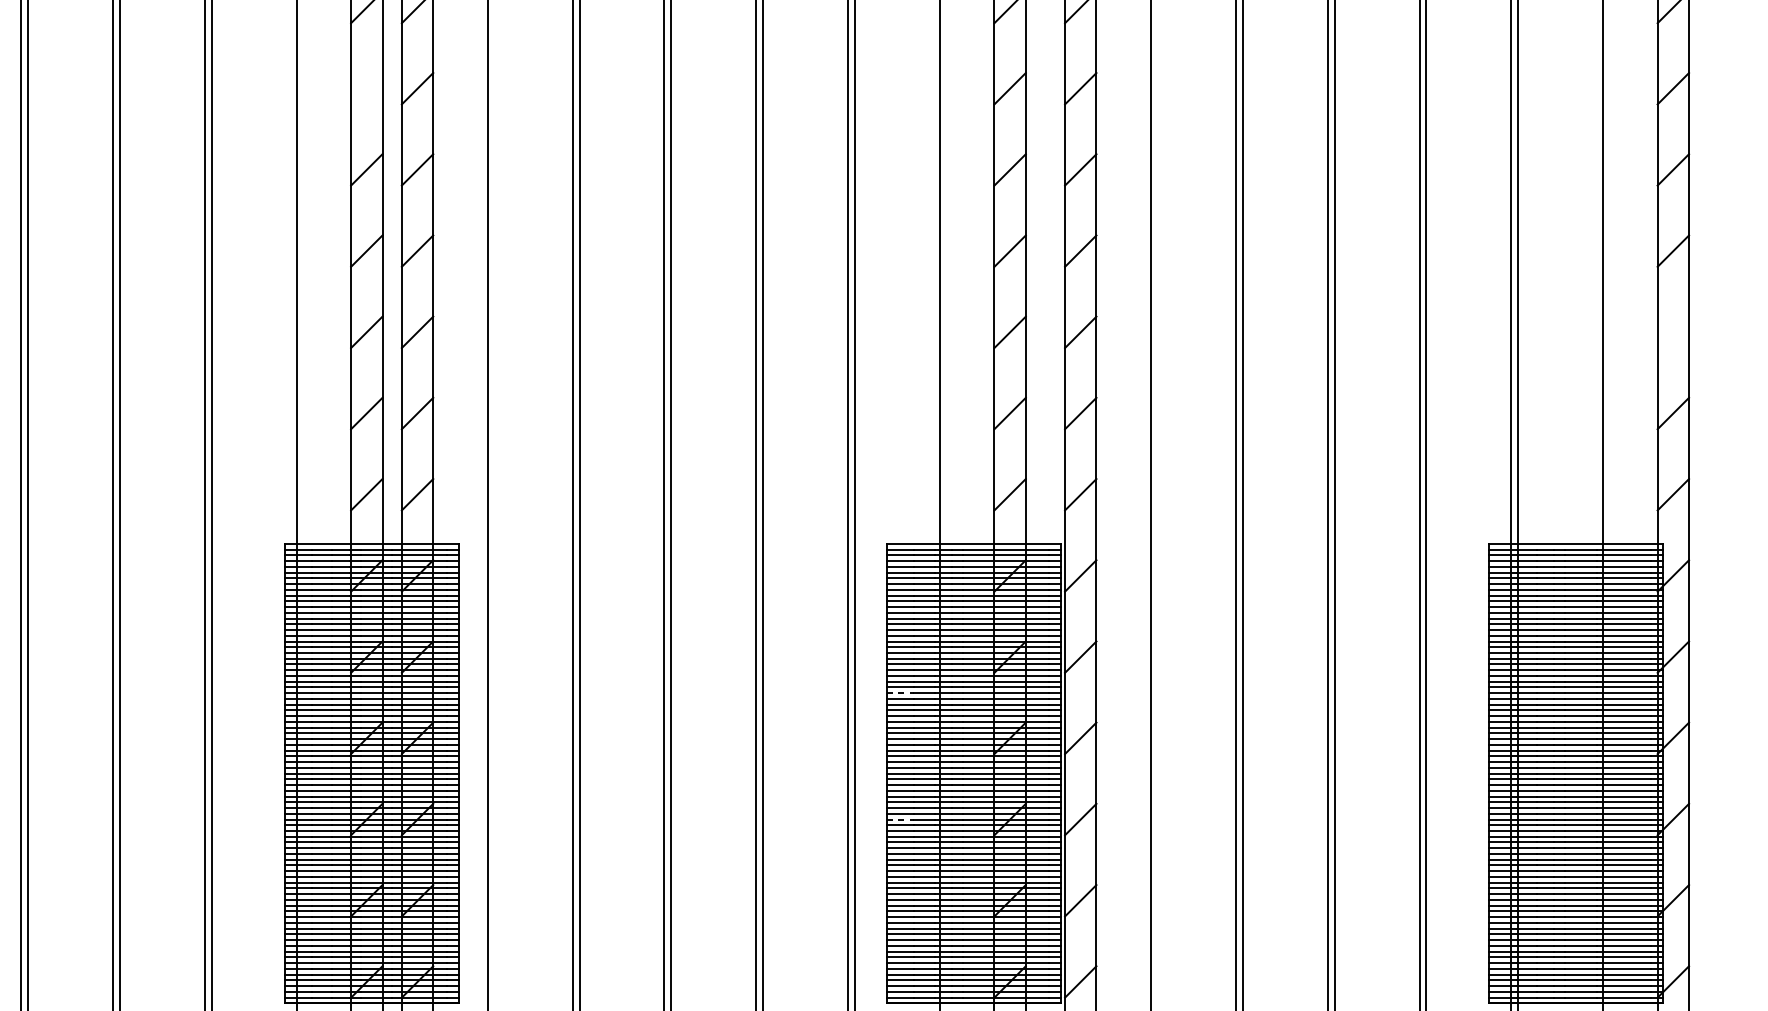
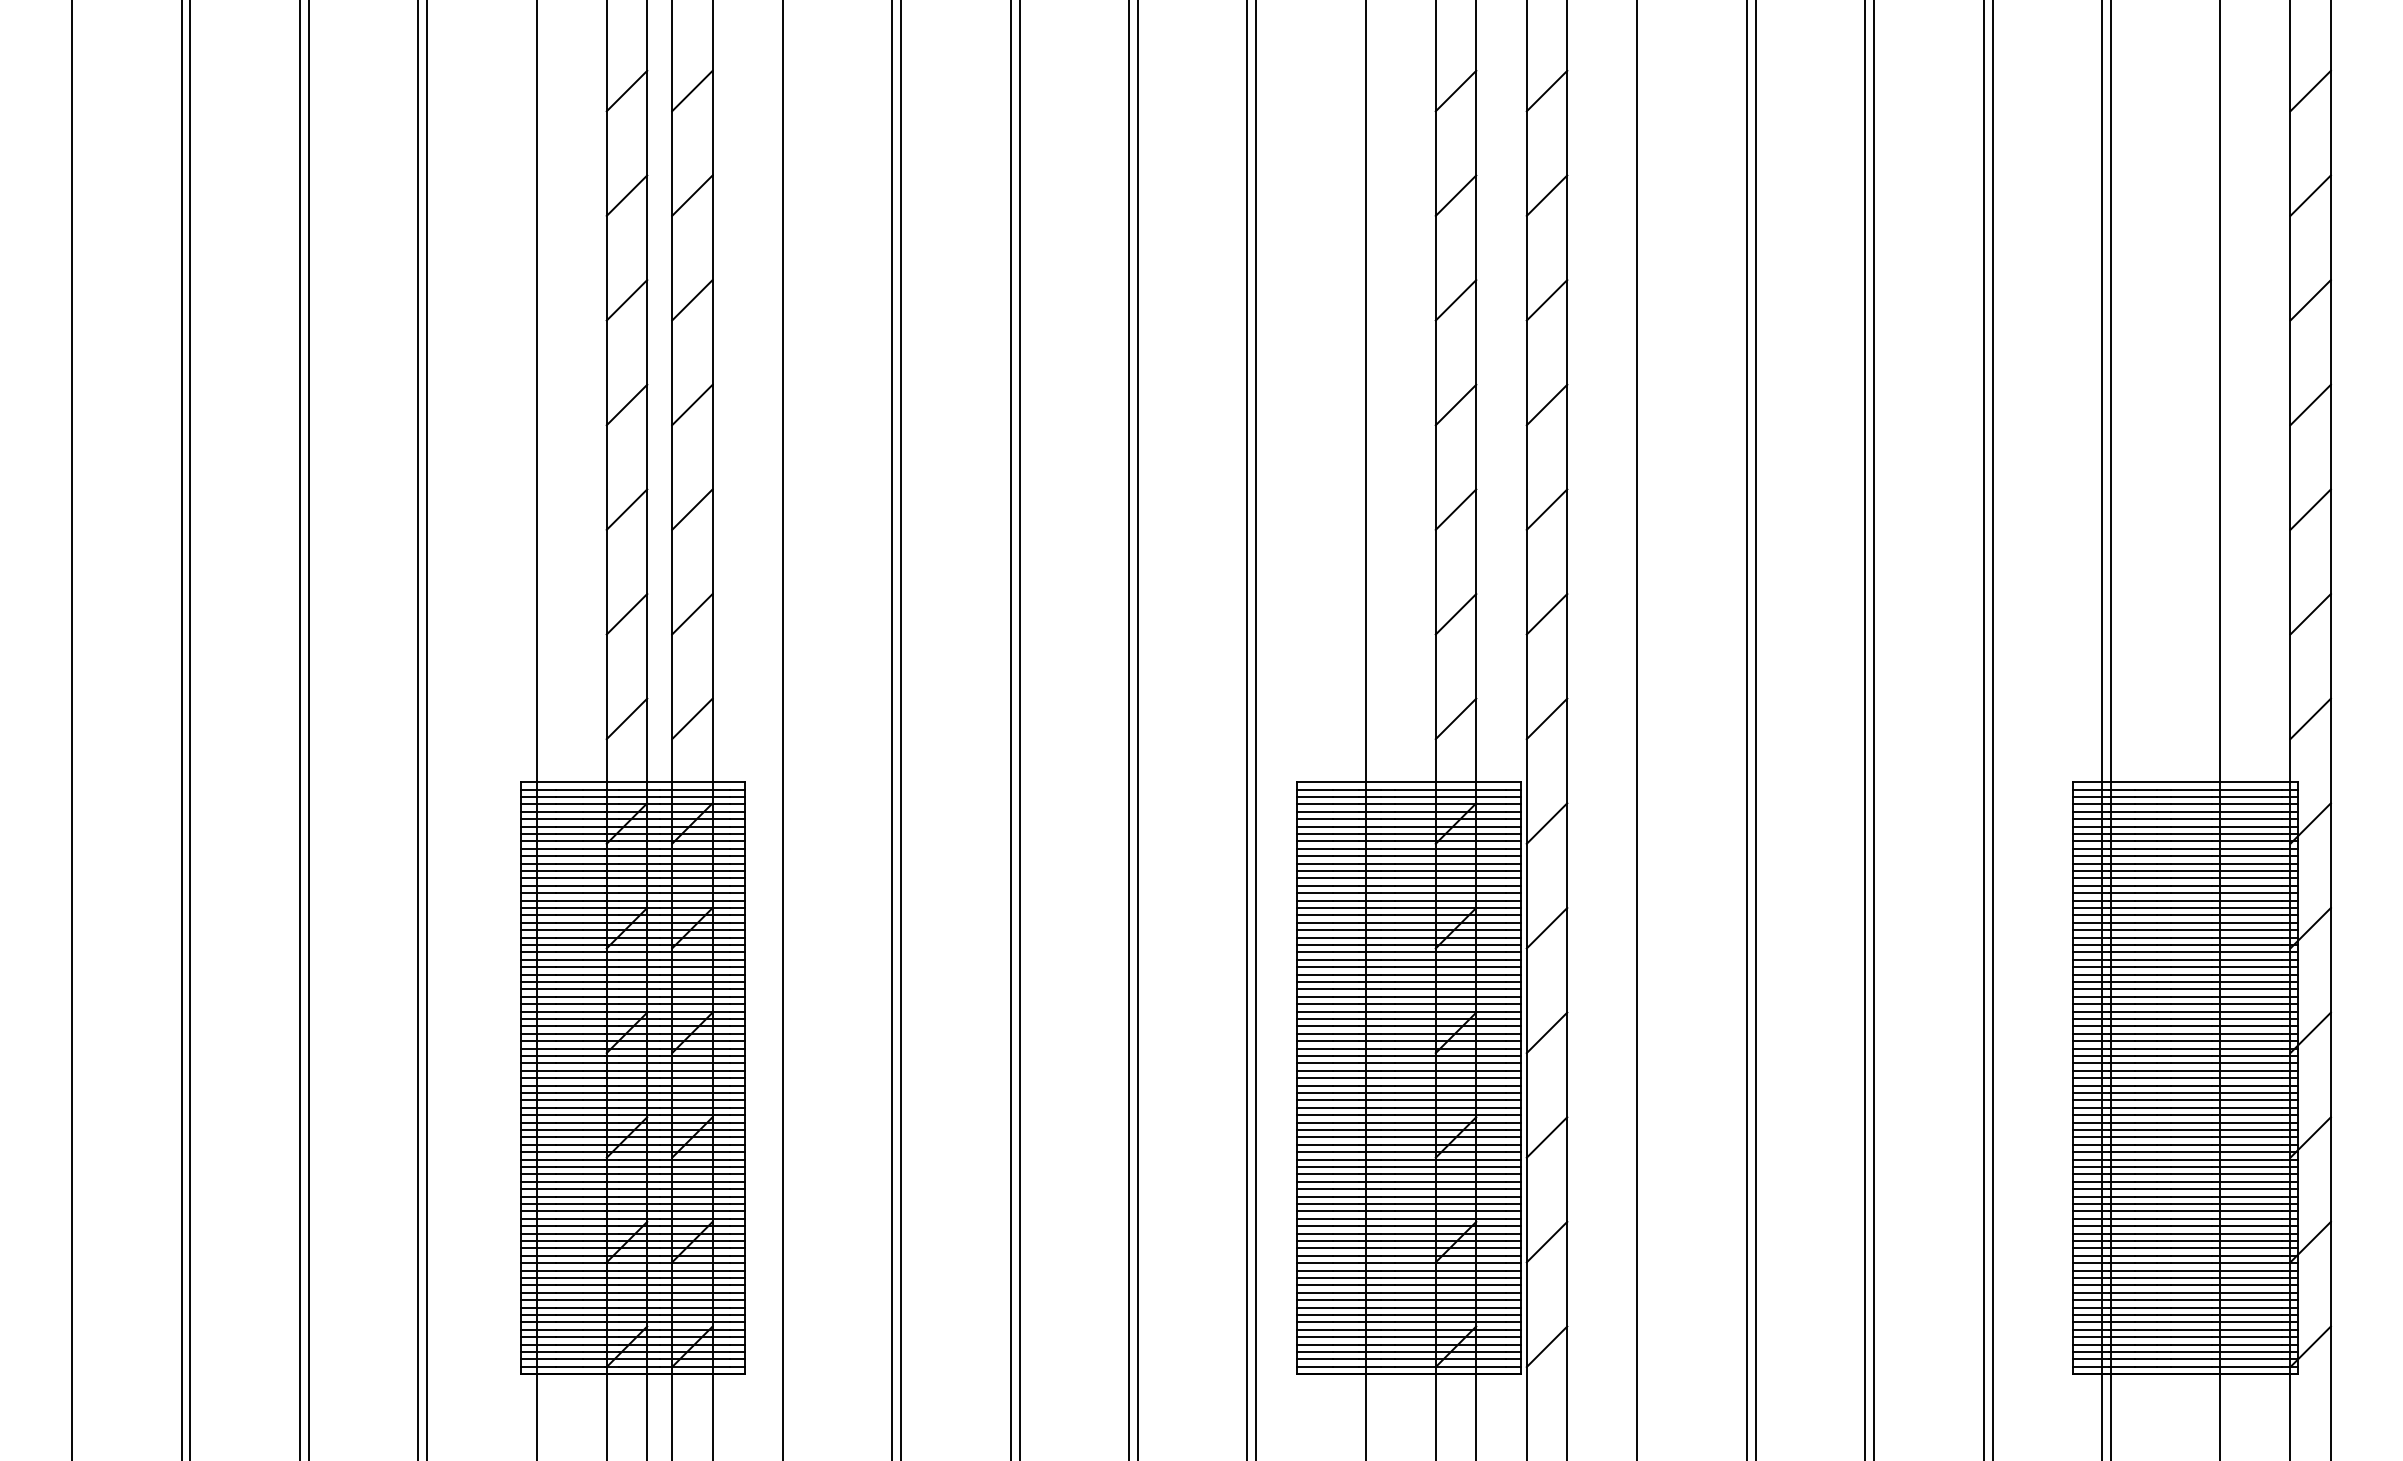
line: (366, 88) -> (626, 195), added
line: (1673, 332) -> (2310, 509), added
line: (900, 693) -> (1314, 974), dashed -> solid
line: (900, 819) -> (1314, 1137), dashed -> solid

